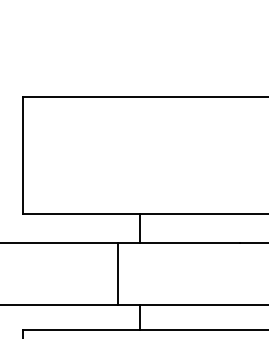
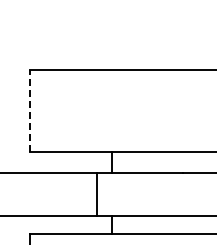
line: (24, 155) -> (30, 111), solid -> dashed

